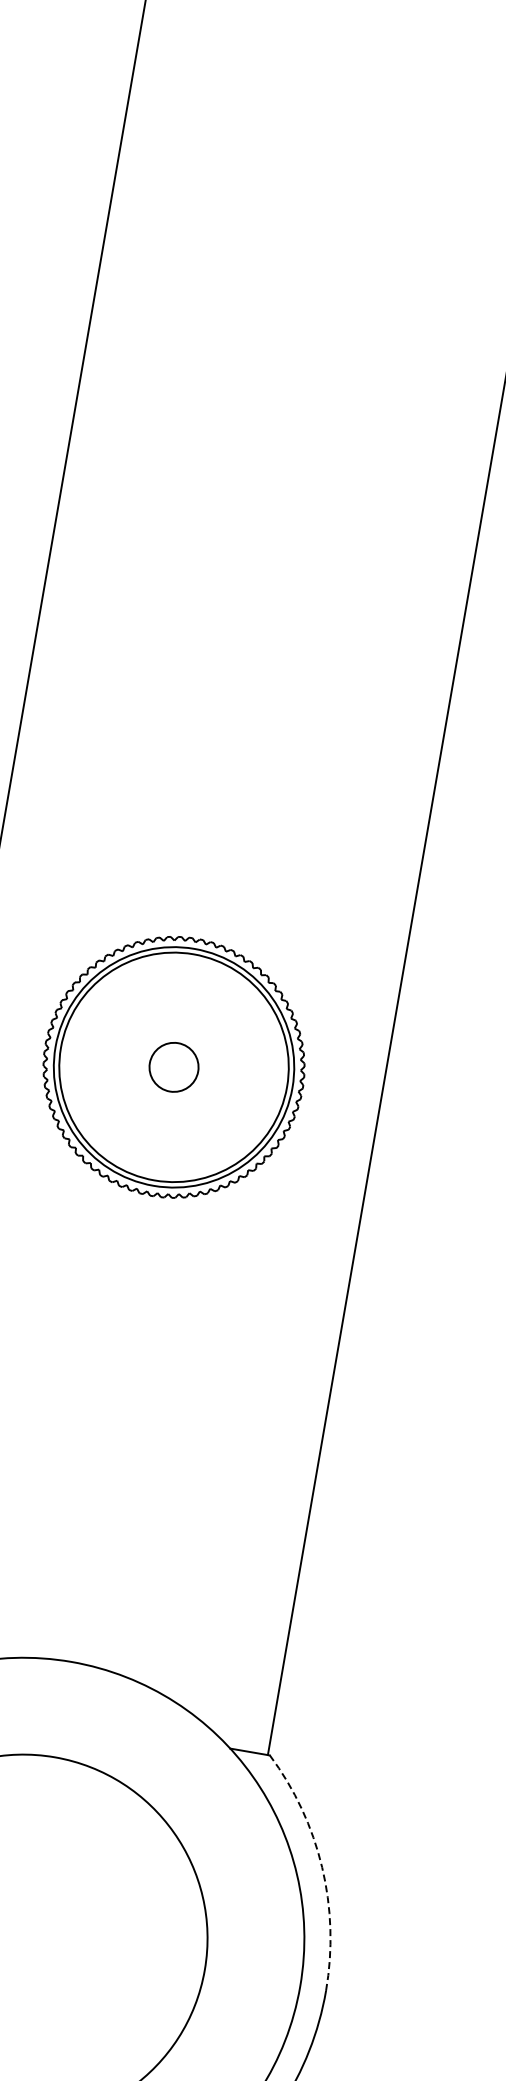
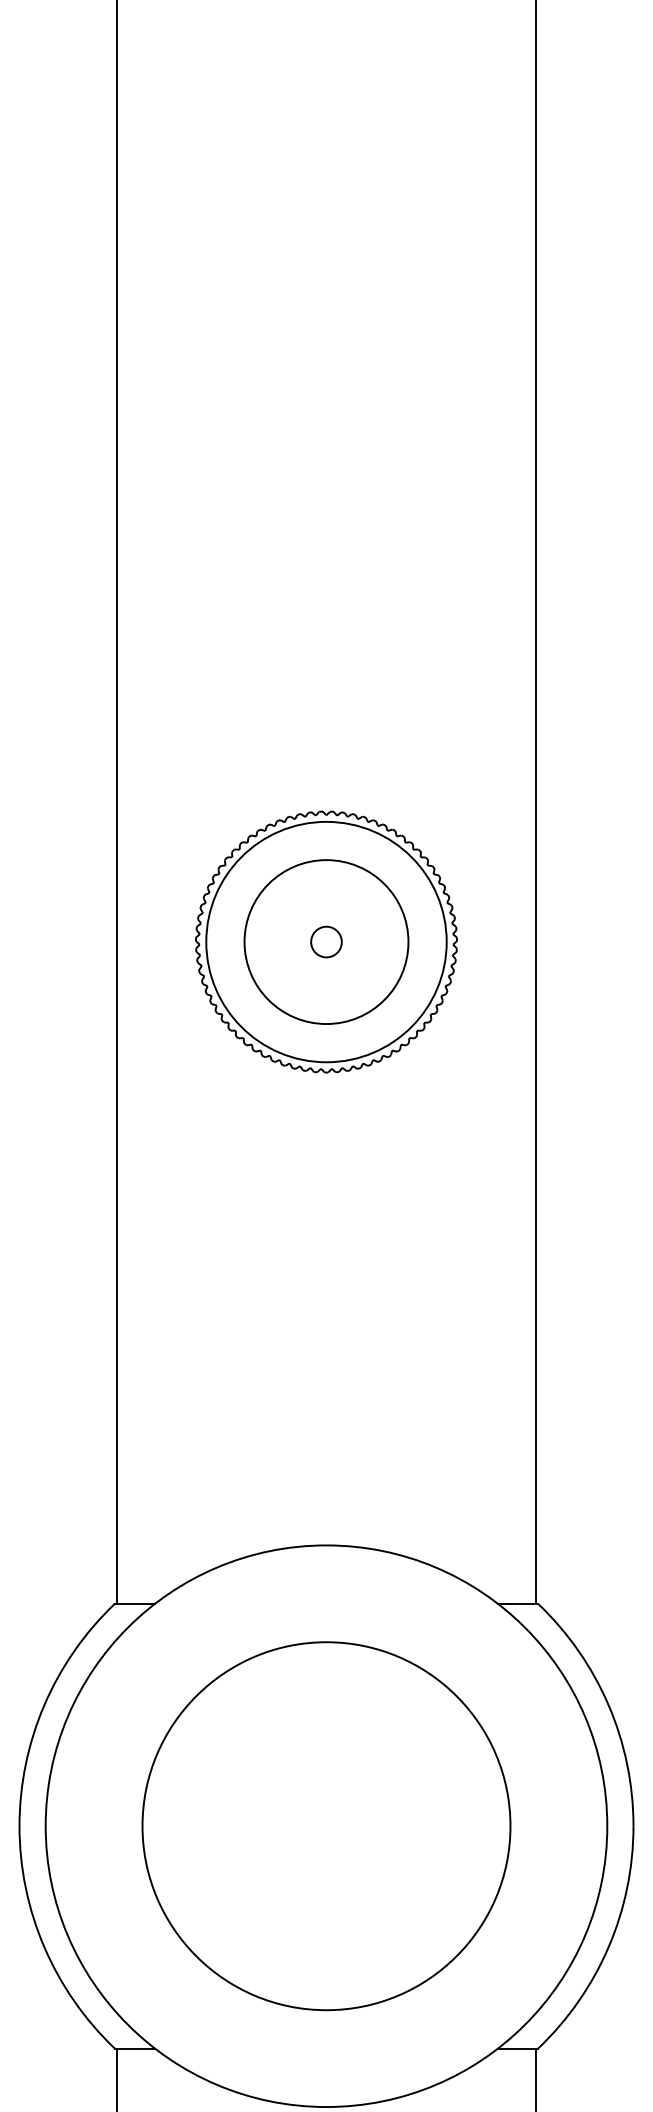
circle: (174, 1066) -> (326, 941), size x0.62
circle: (173, 1067) -> (326, 942), size x0.71
arc: (321, 1867) -> (608, 1705), dashed -> solid

